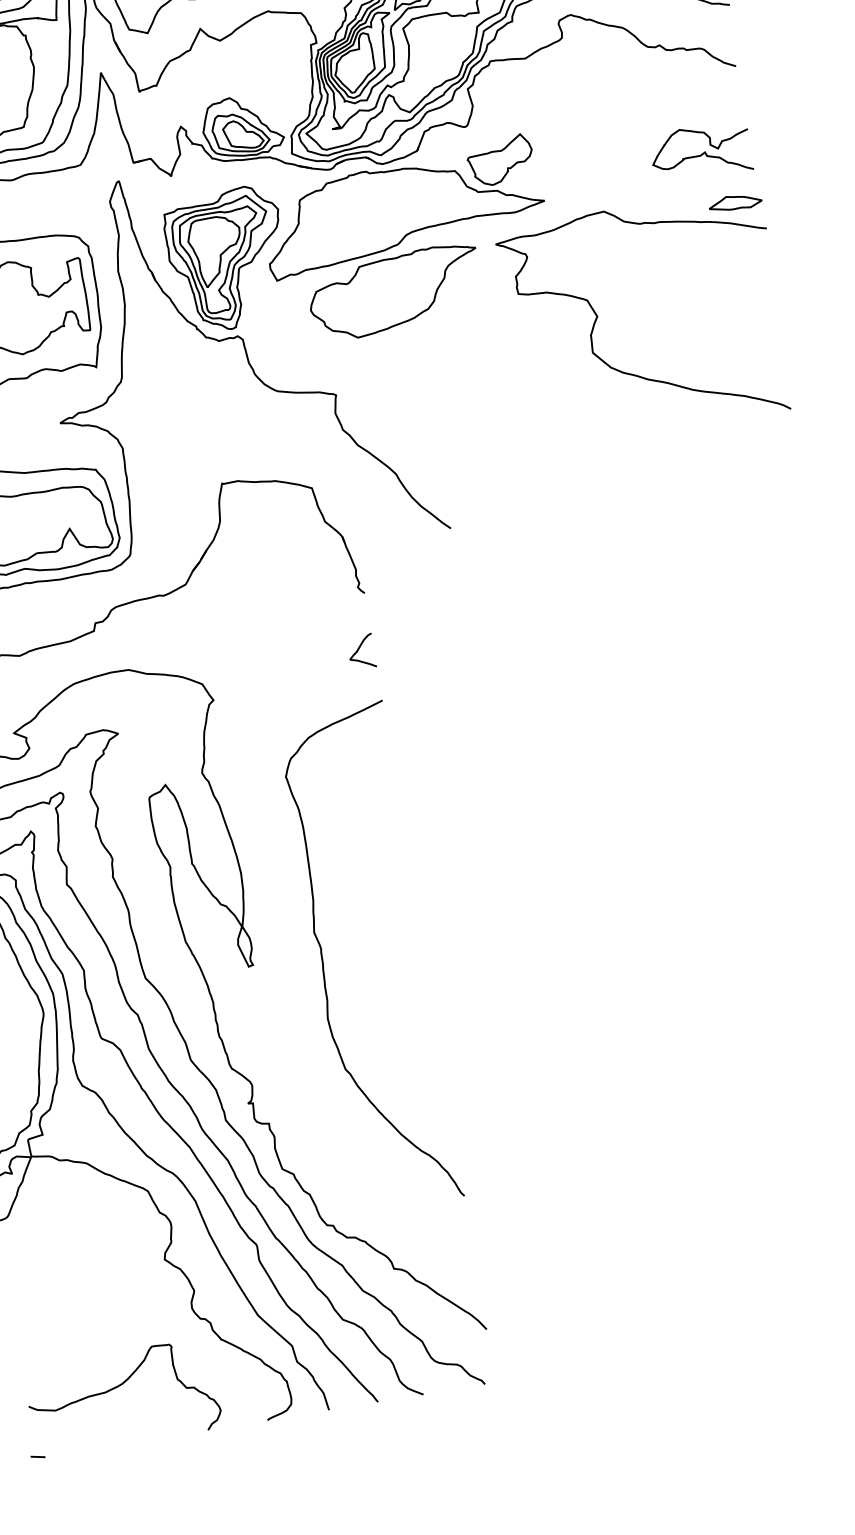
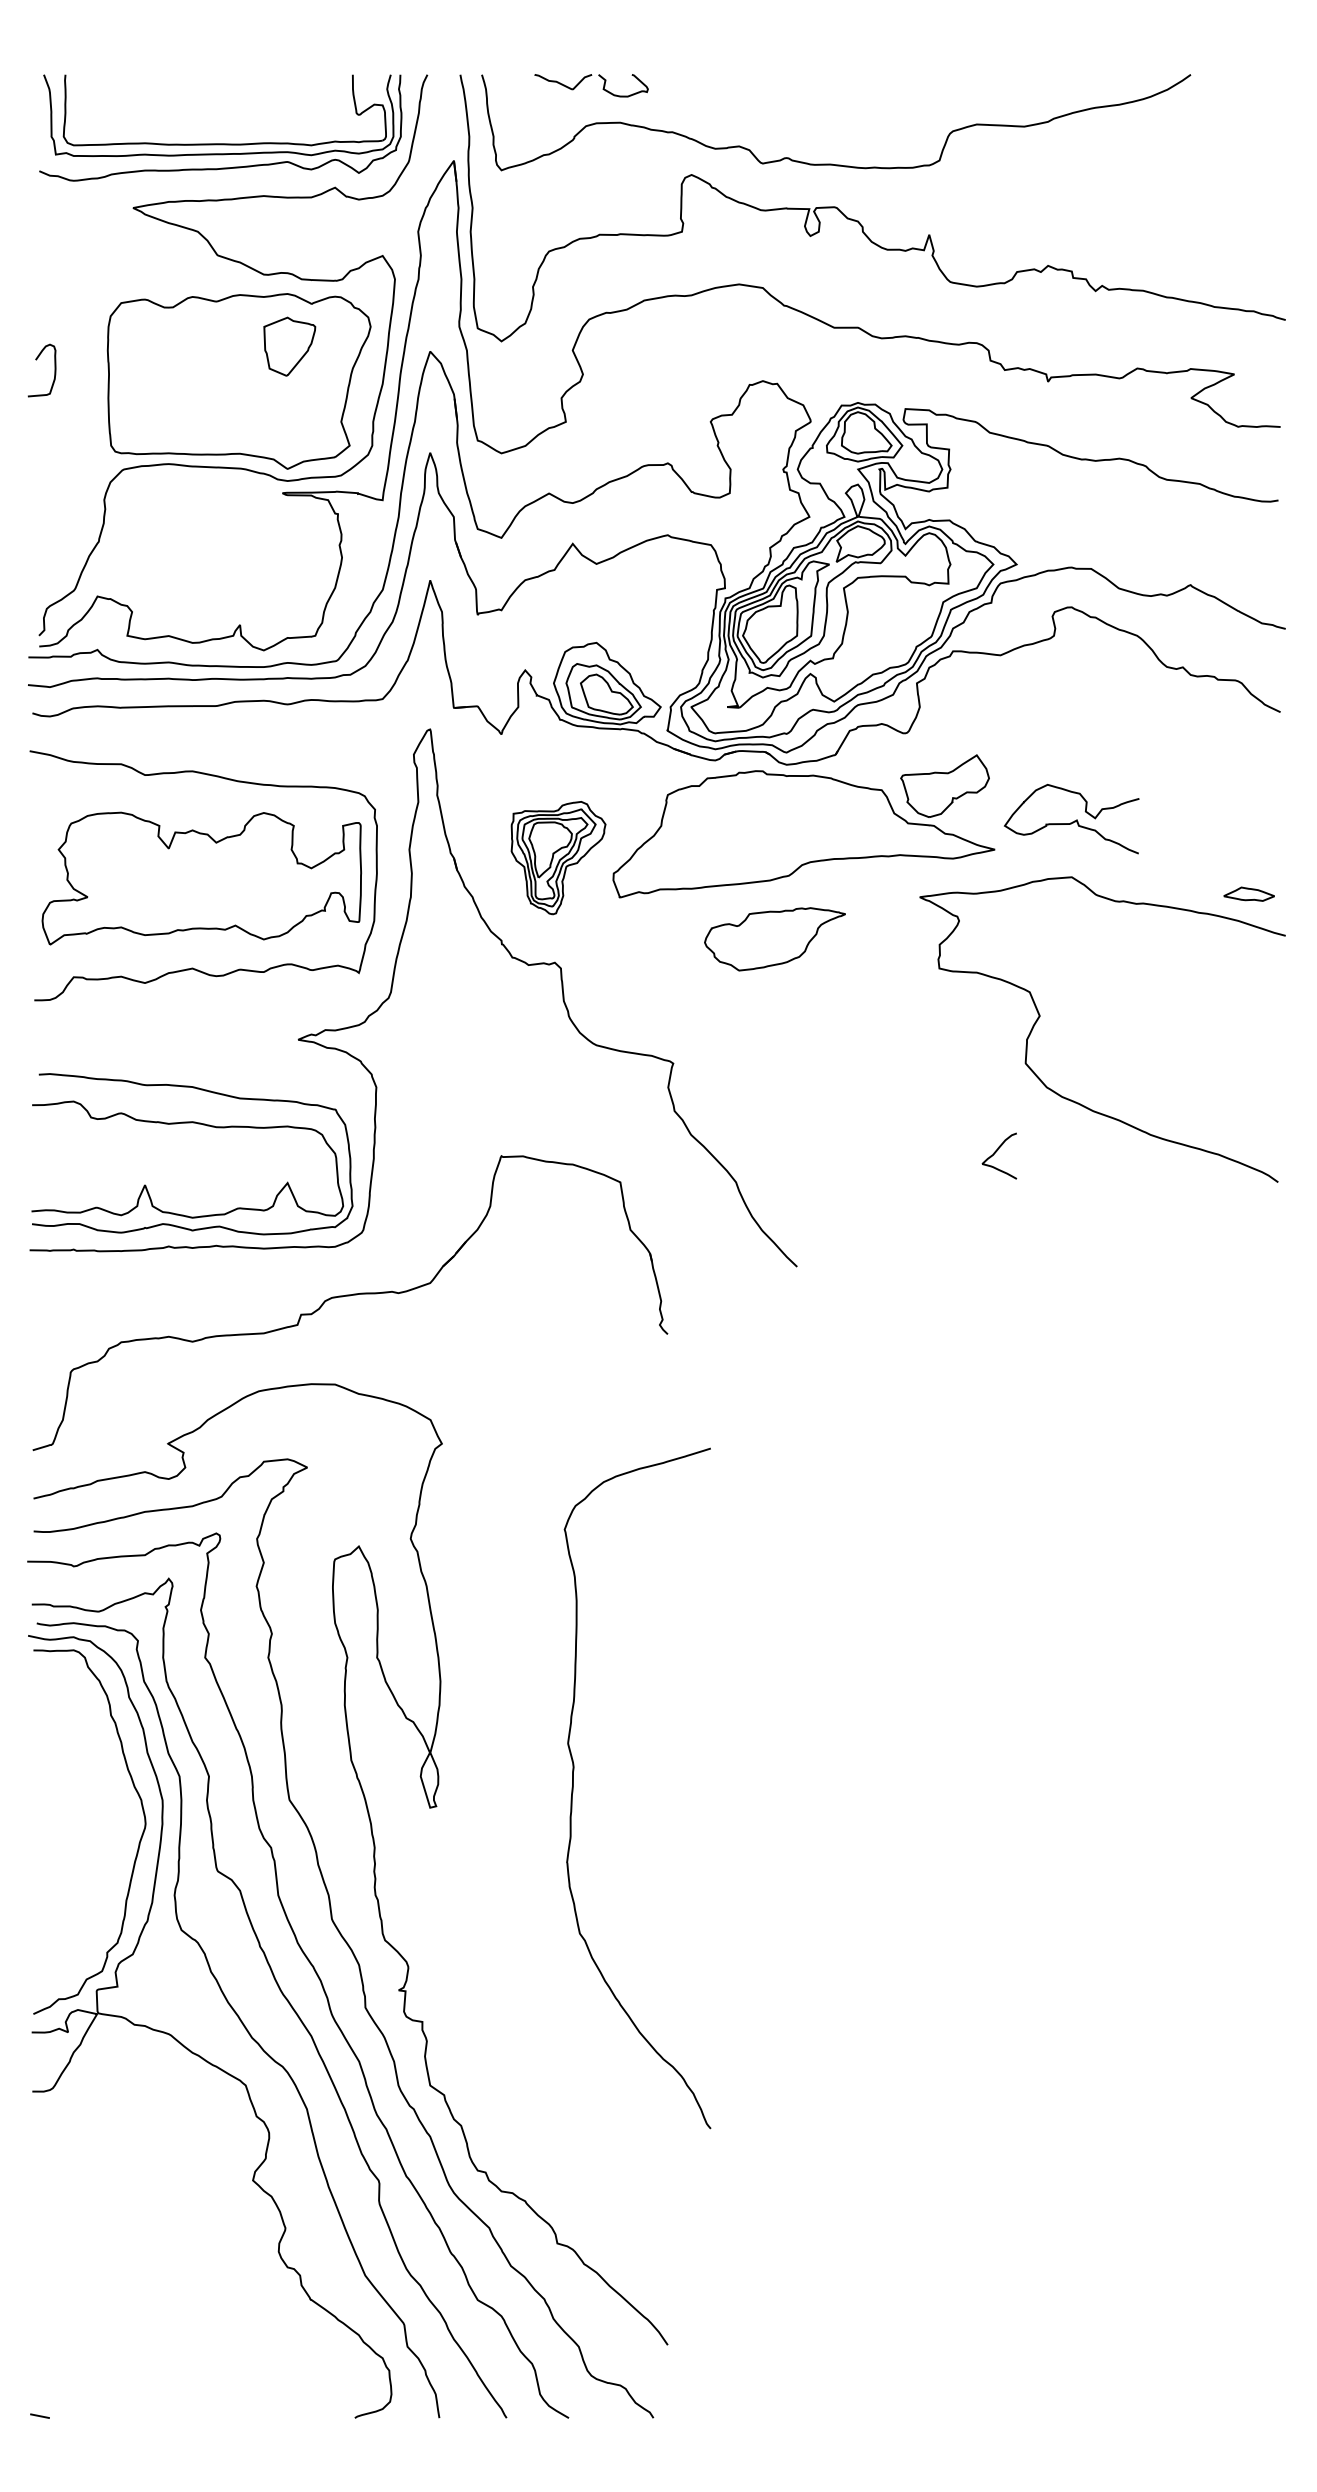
curve: (701, 153) -> (1072, 821), moved
part: (734, 202) -> (1248, 893), size x0.7
part: (227, 259) -> (558, 857), size x0.6
part: (394, 292) -> (774, 939), size x0.6
curve: (358, 649) -> (996, 1152), moved
curve: (323, 964) -> (573, 1788), moved
curve: (116, 1388) -> (160, 2341), removed

